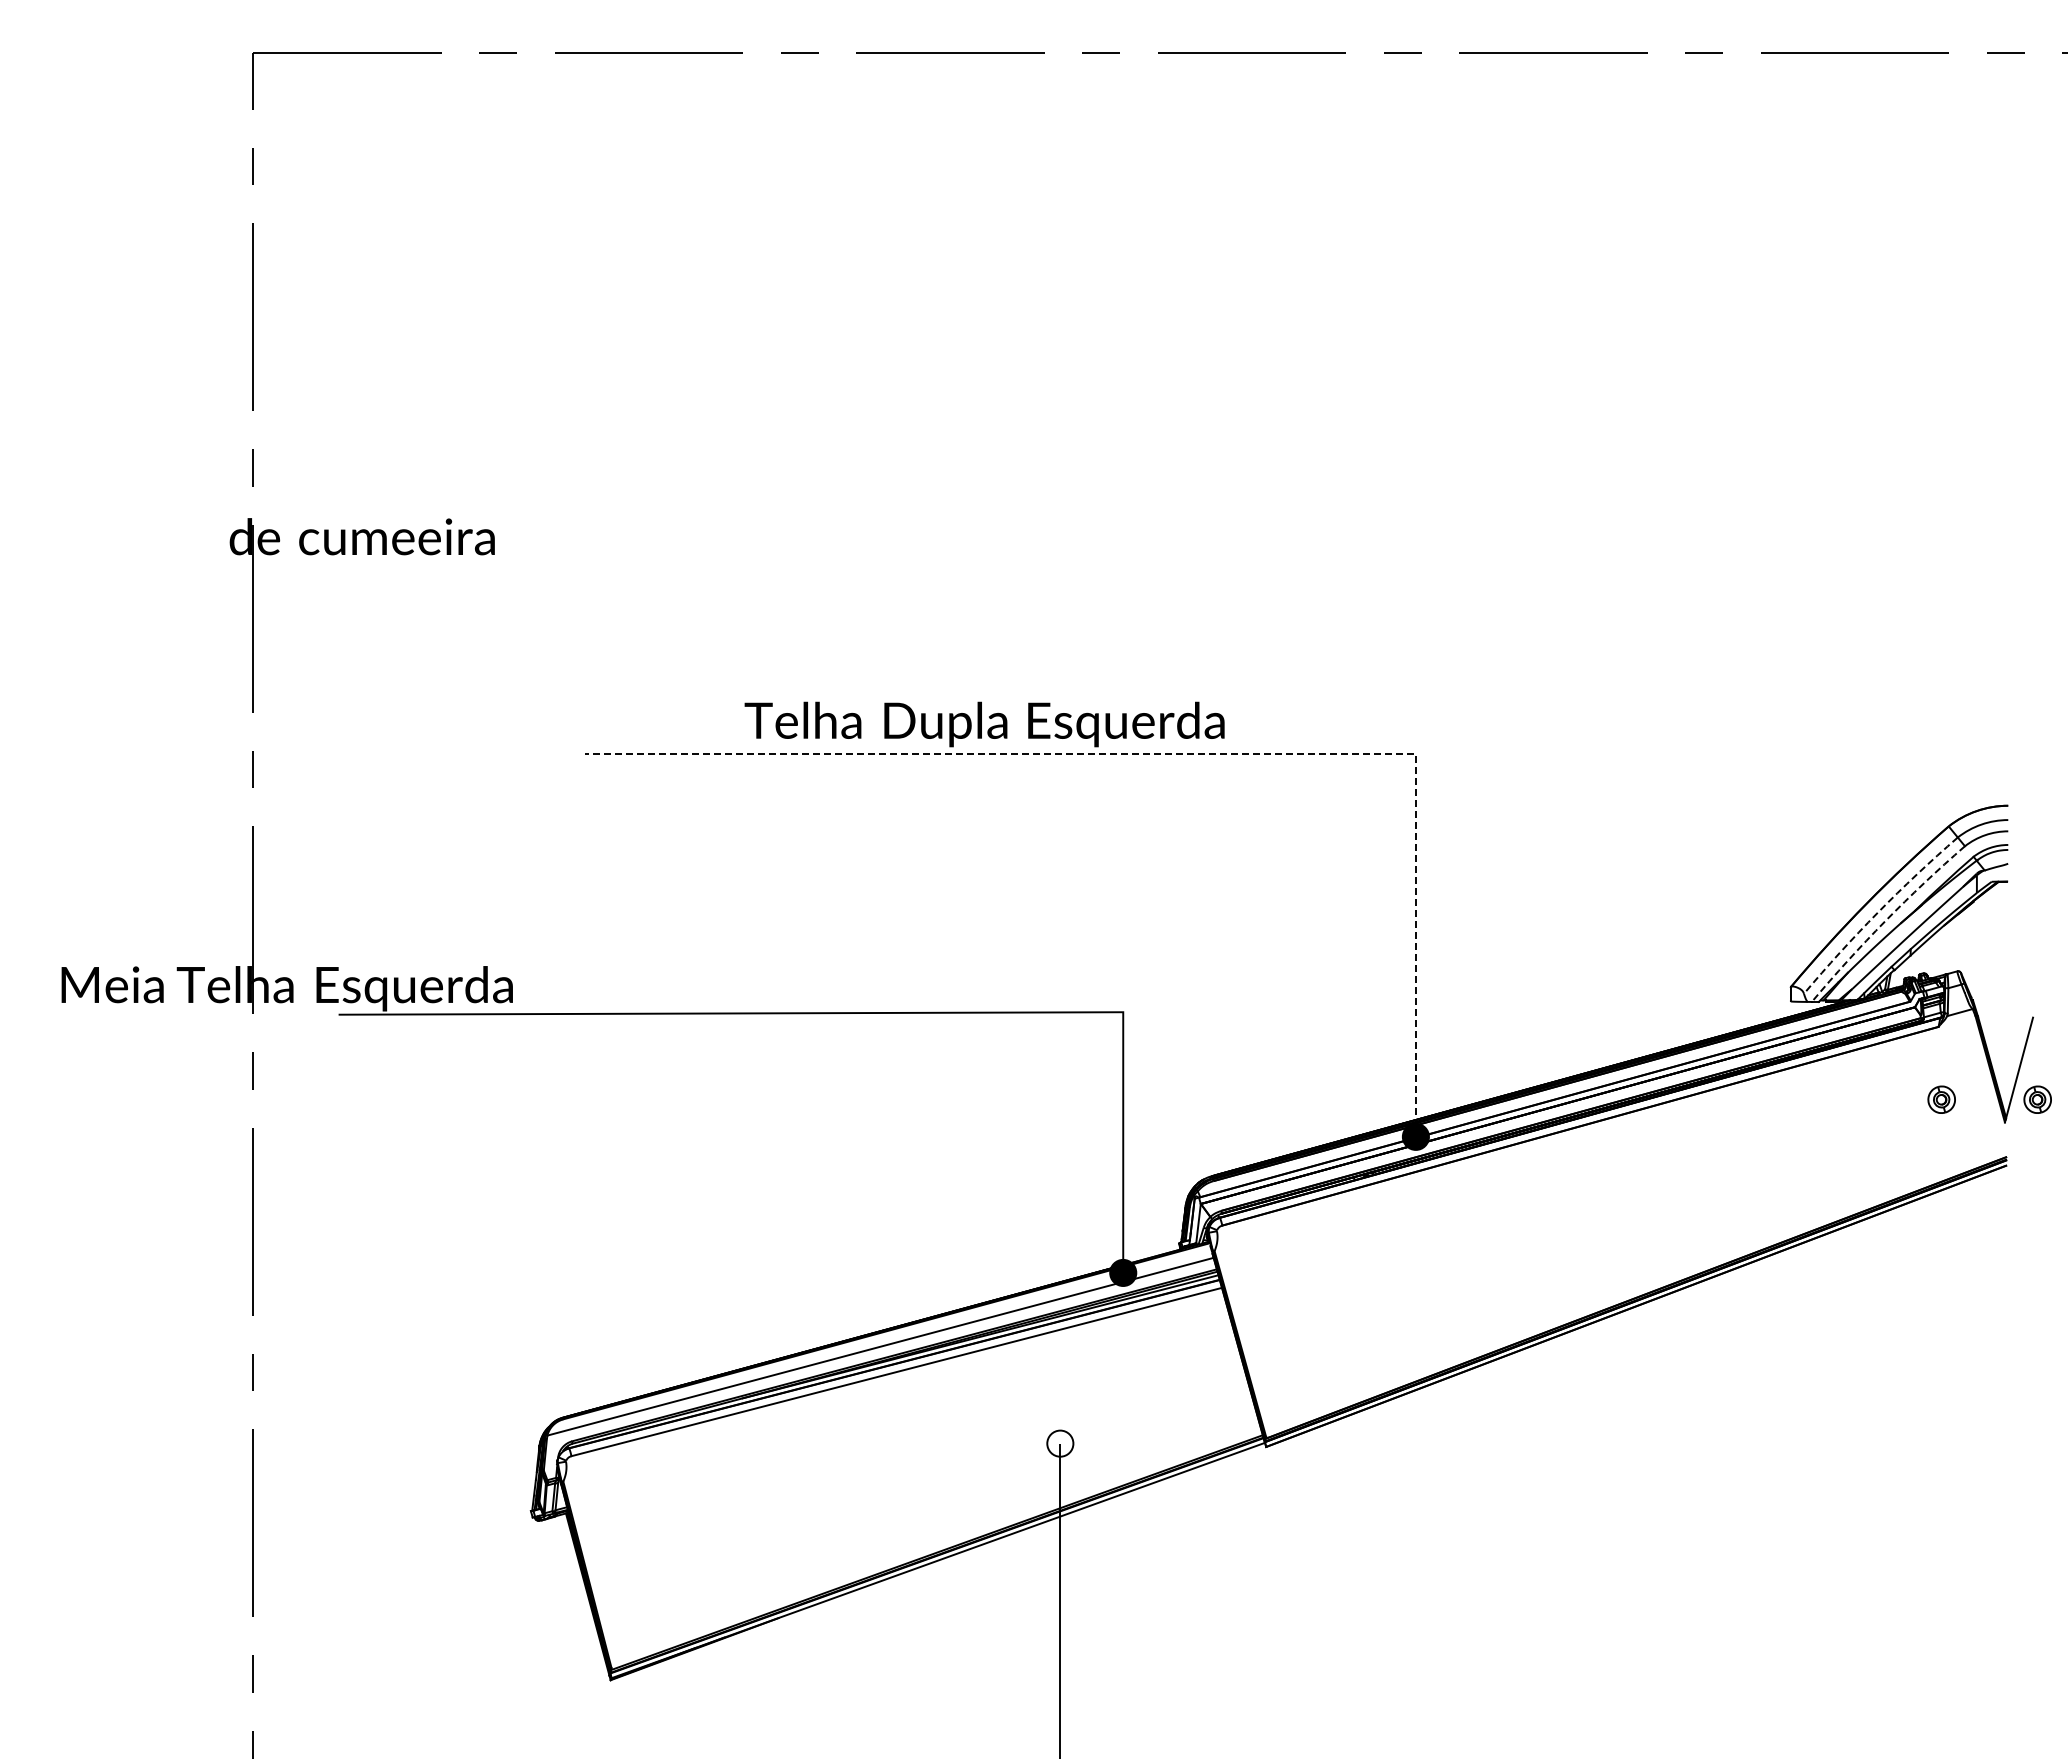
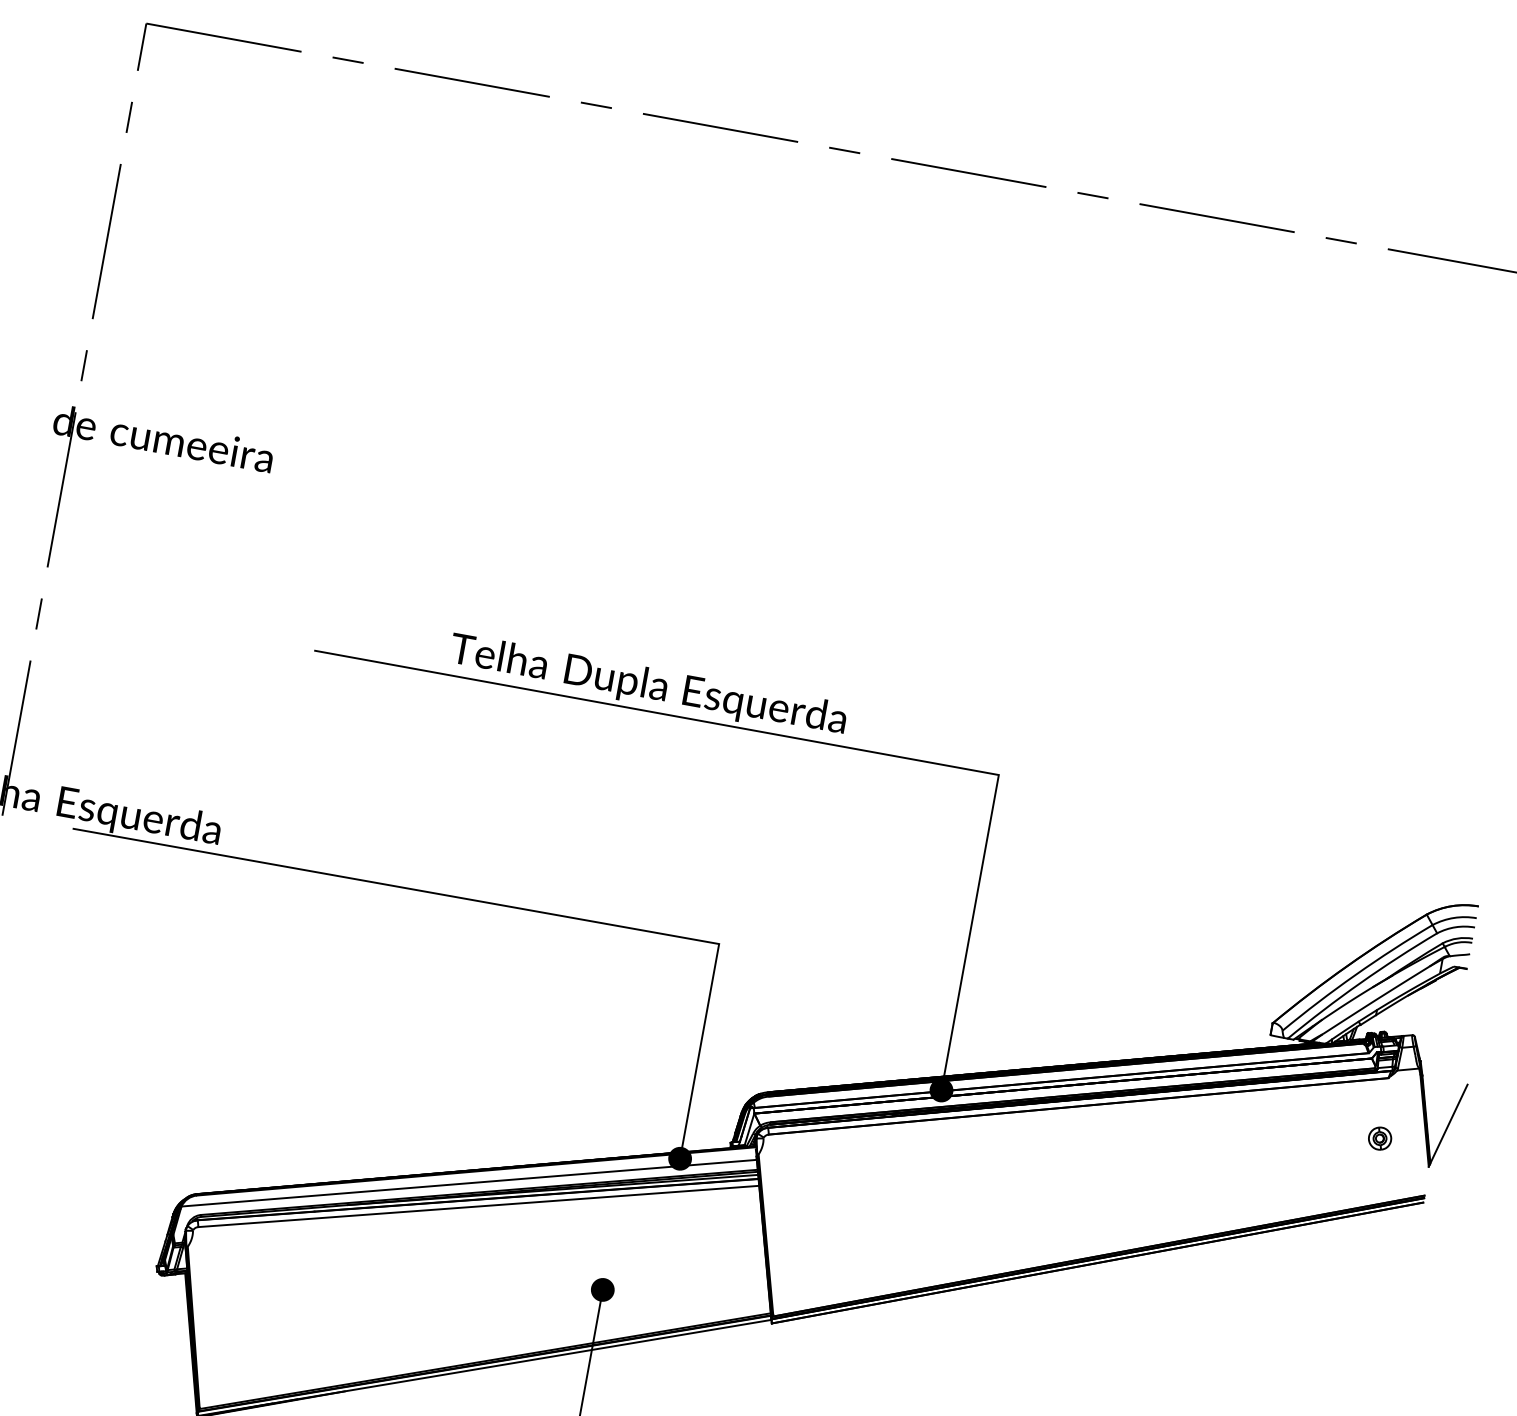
line: (1192, 753) -> (814, 741), dashed -> solid
arc: (1877, 912) -> (1355, 974), dashed -> solid
arc: (1885, 921) -> (1360, 983), dashed -> solid
part: (2037, 1099) -> (1458, 1152), removed
fill: (1060, 1443) -> (602, 1289), added

